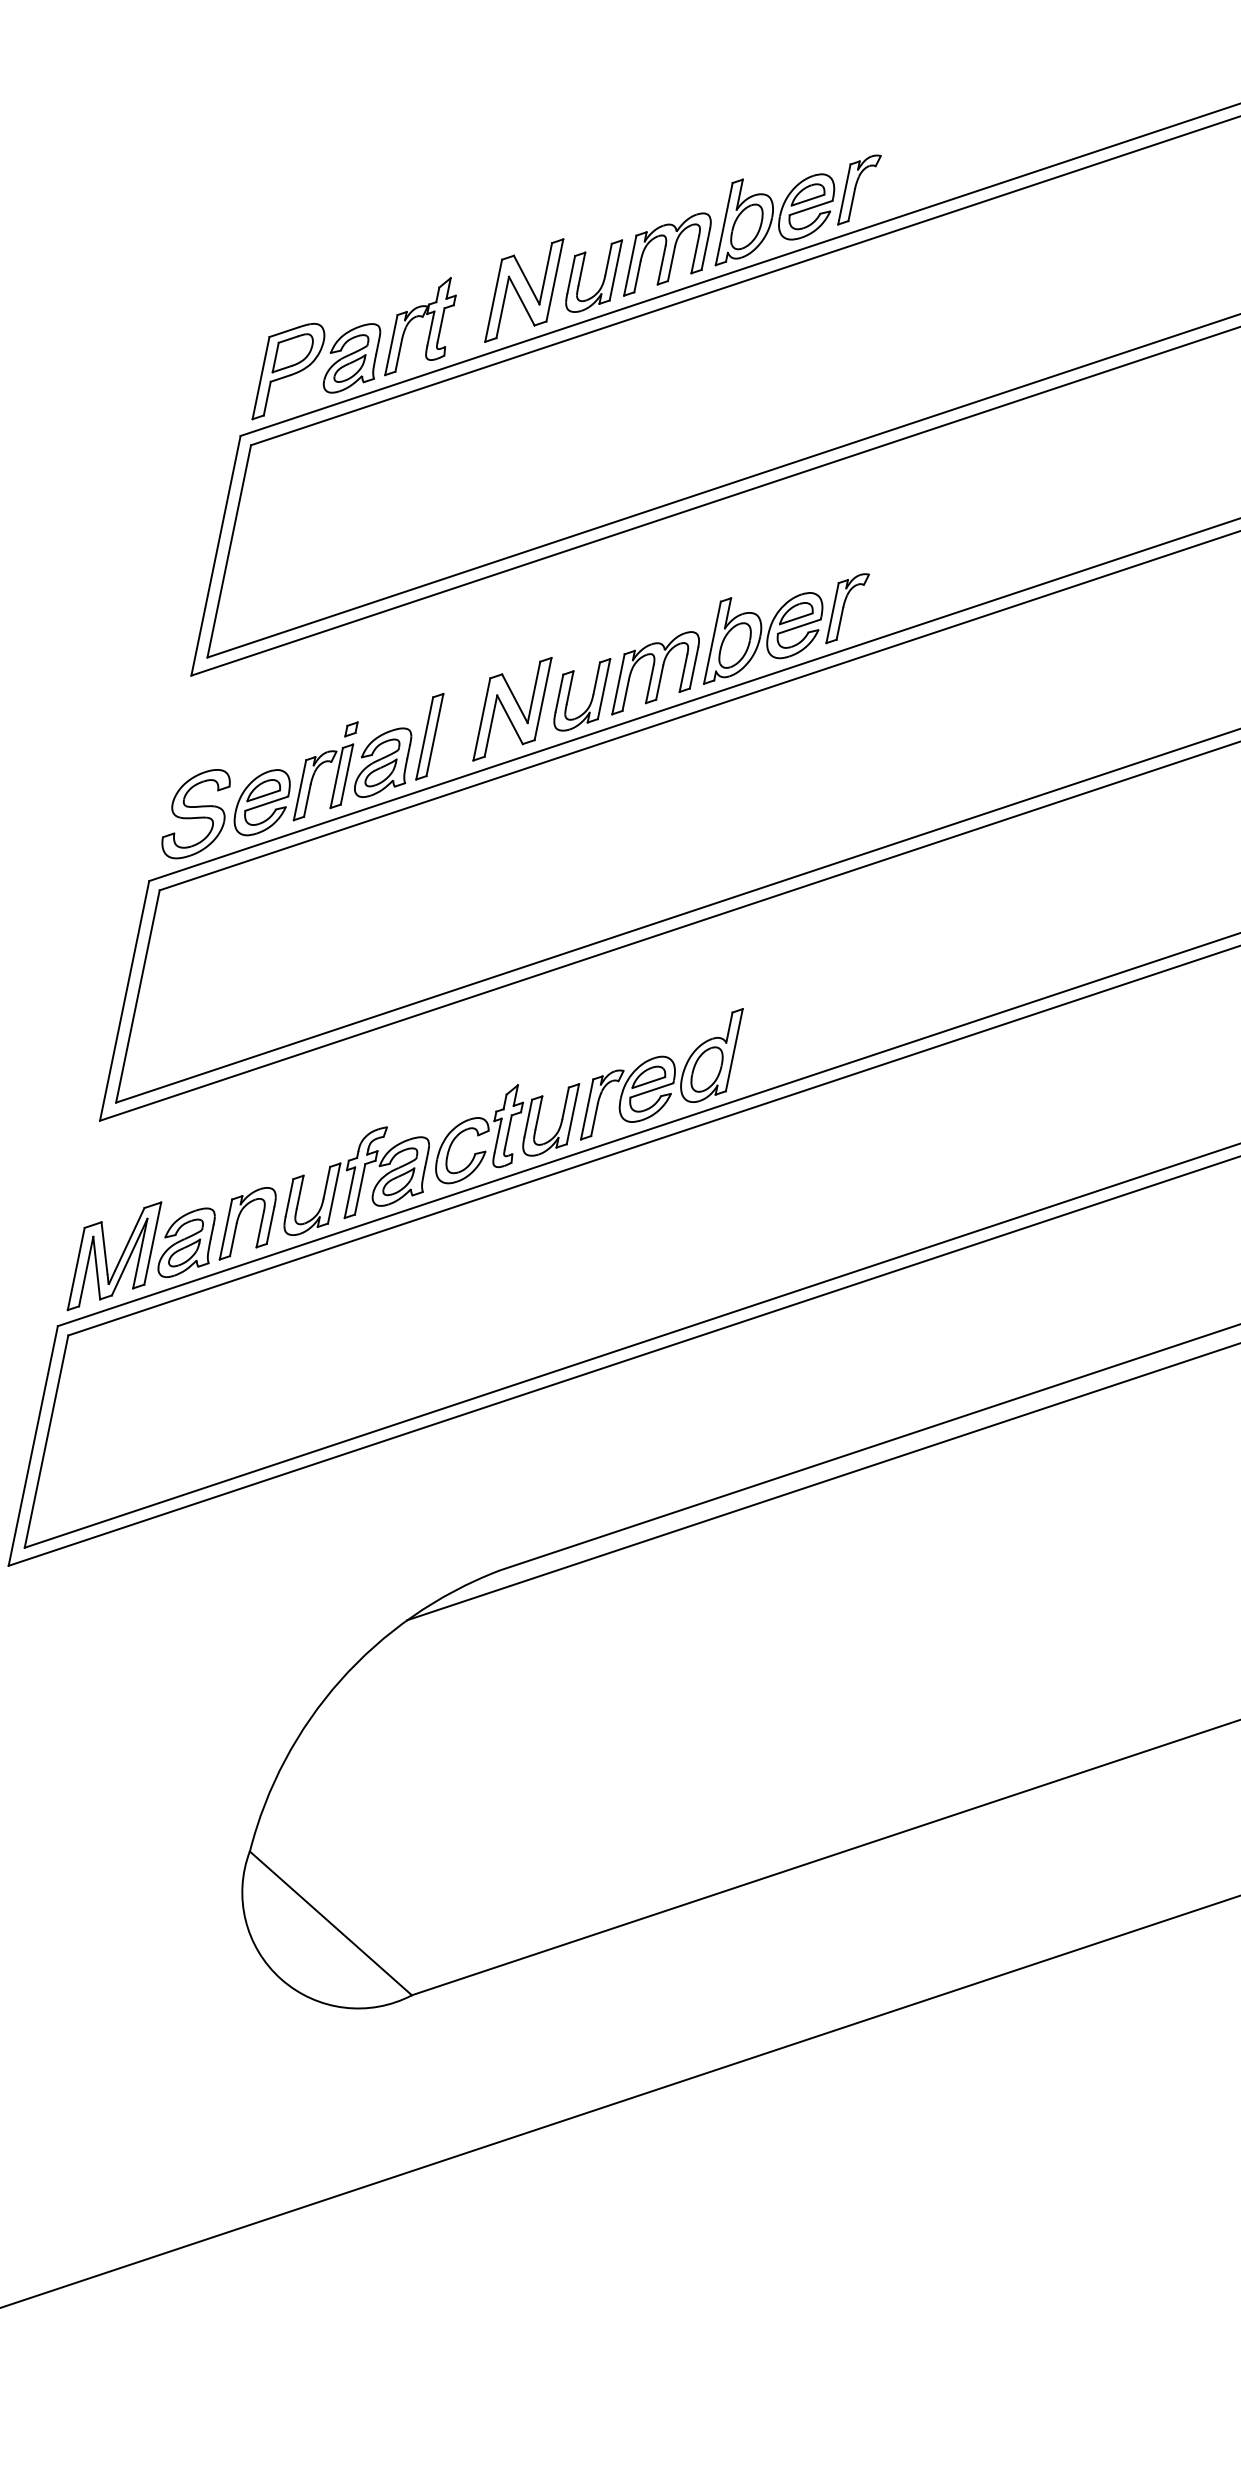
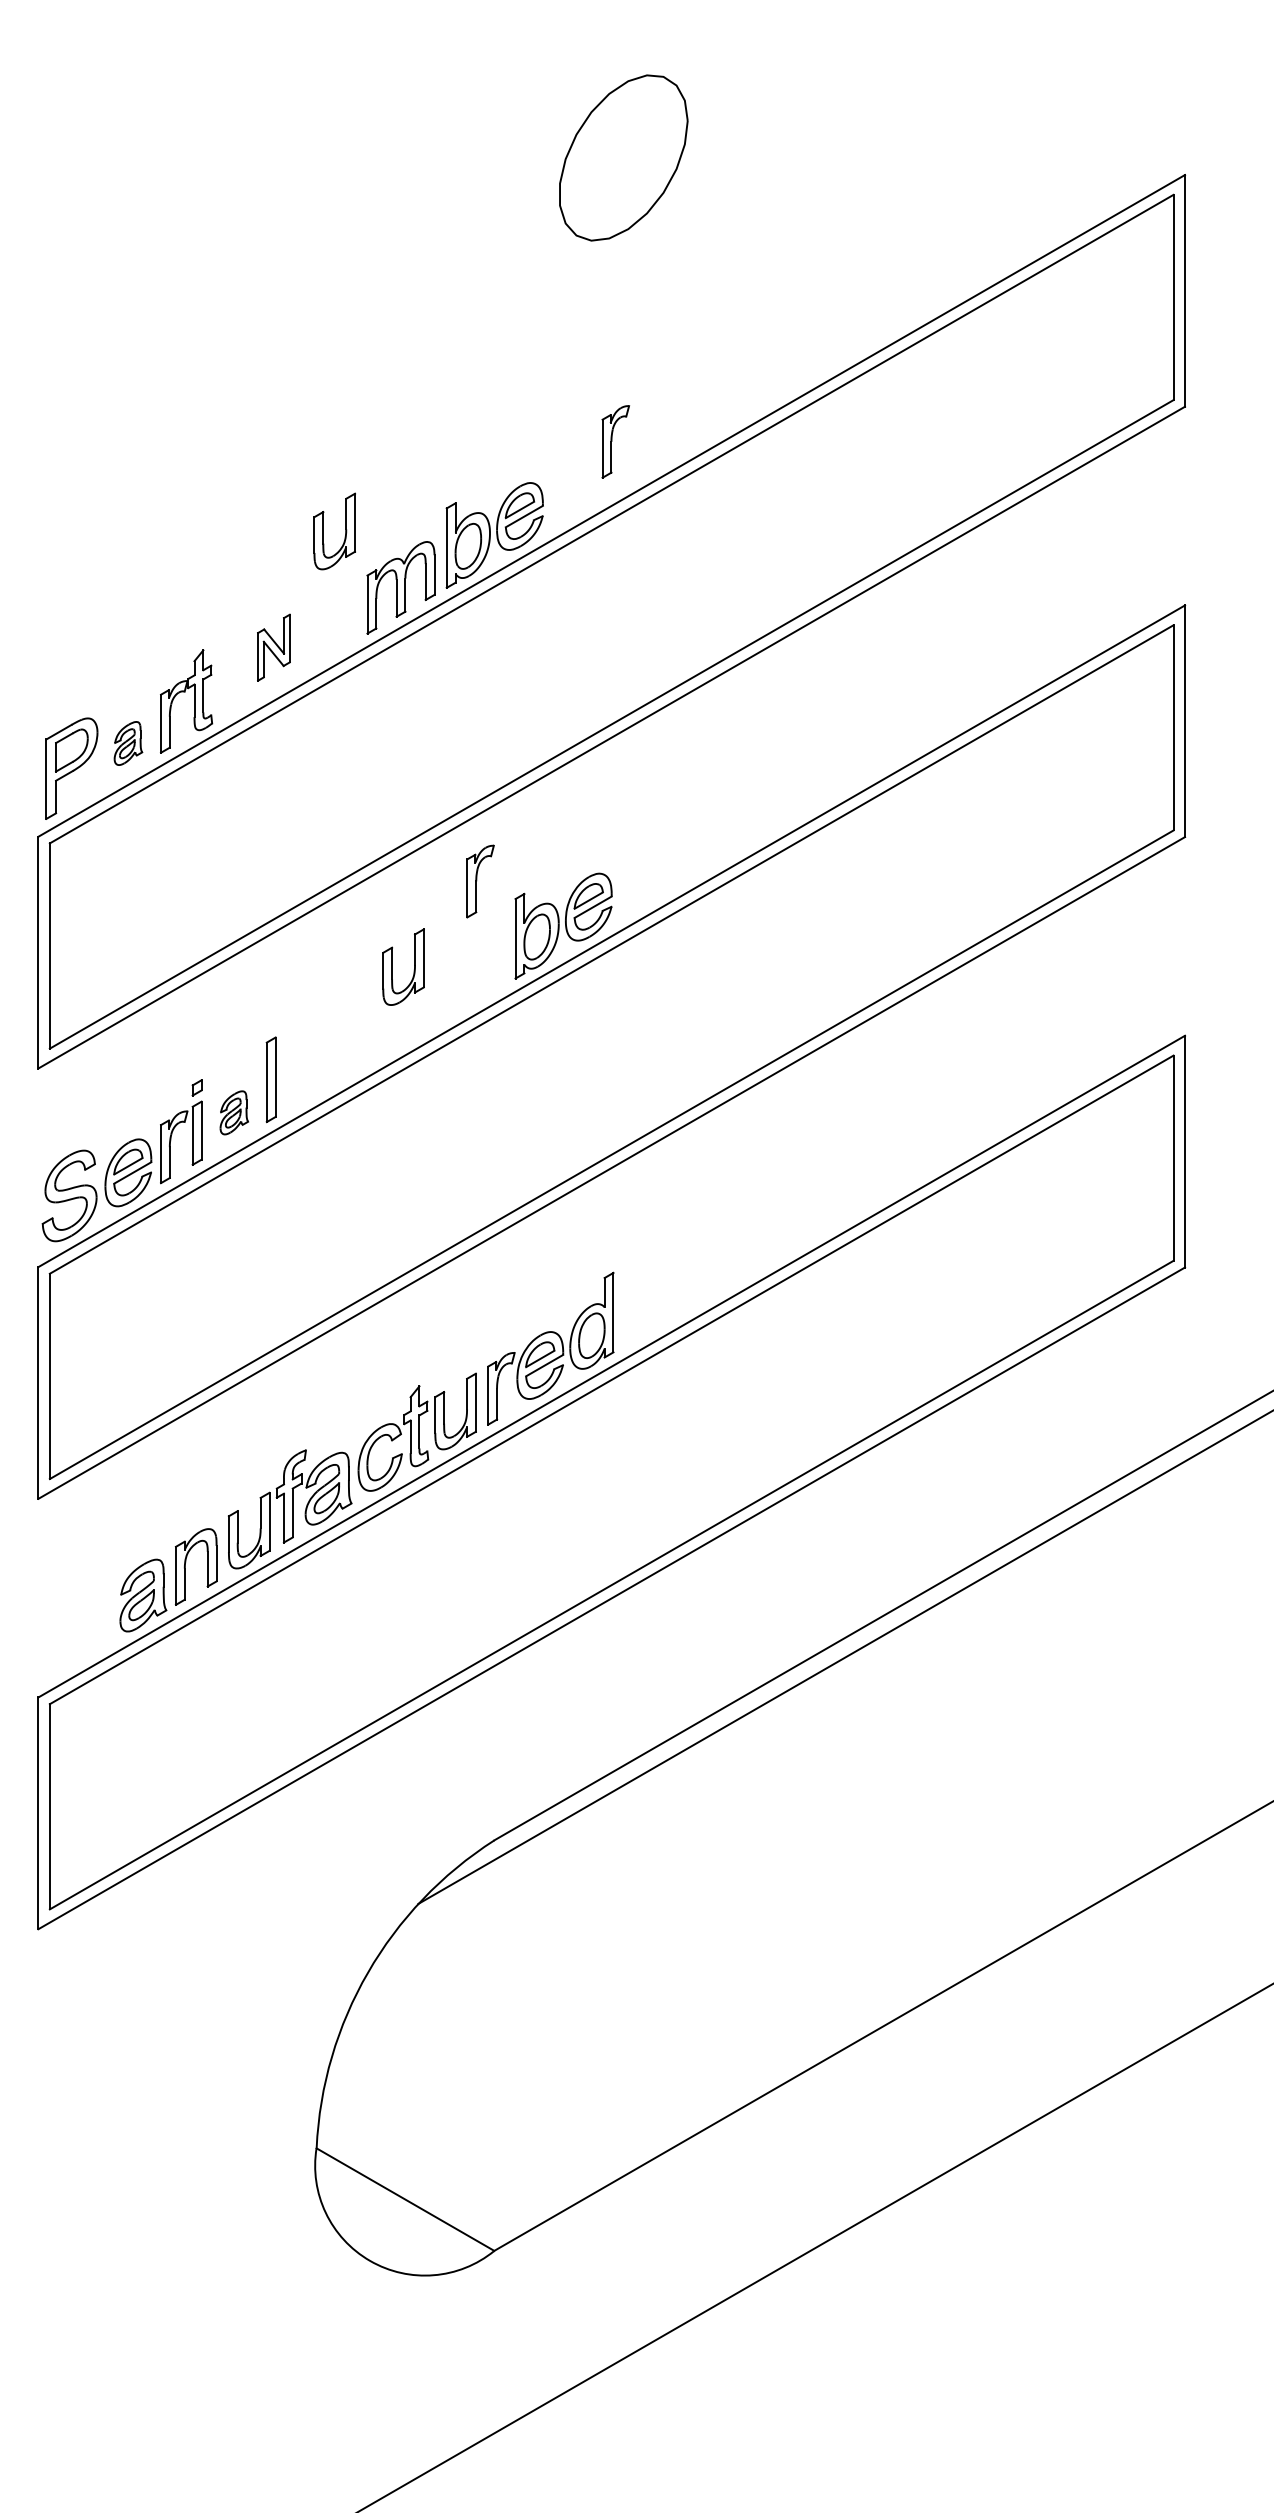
part: (859, 189) -> (615, 441), moved
part: (581, 272) -> (323, 531), moved
part: (523, 290) -> (273, 647), size x0.6
part: (353, 358) -> (128, 743), size x0.6
part: (847, 608) -> (480, 881), moved
part: (656, 674) -> (469, 978), removed
part: (590, 699) -> (413, 970), moved
part: (512, 709) -> (342, 1038), removed
part: (384, 762) -> (234, 1112), size x0.6
part: (114, 1255) -> (77, 1621), removed

